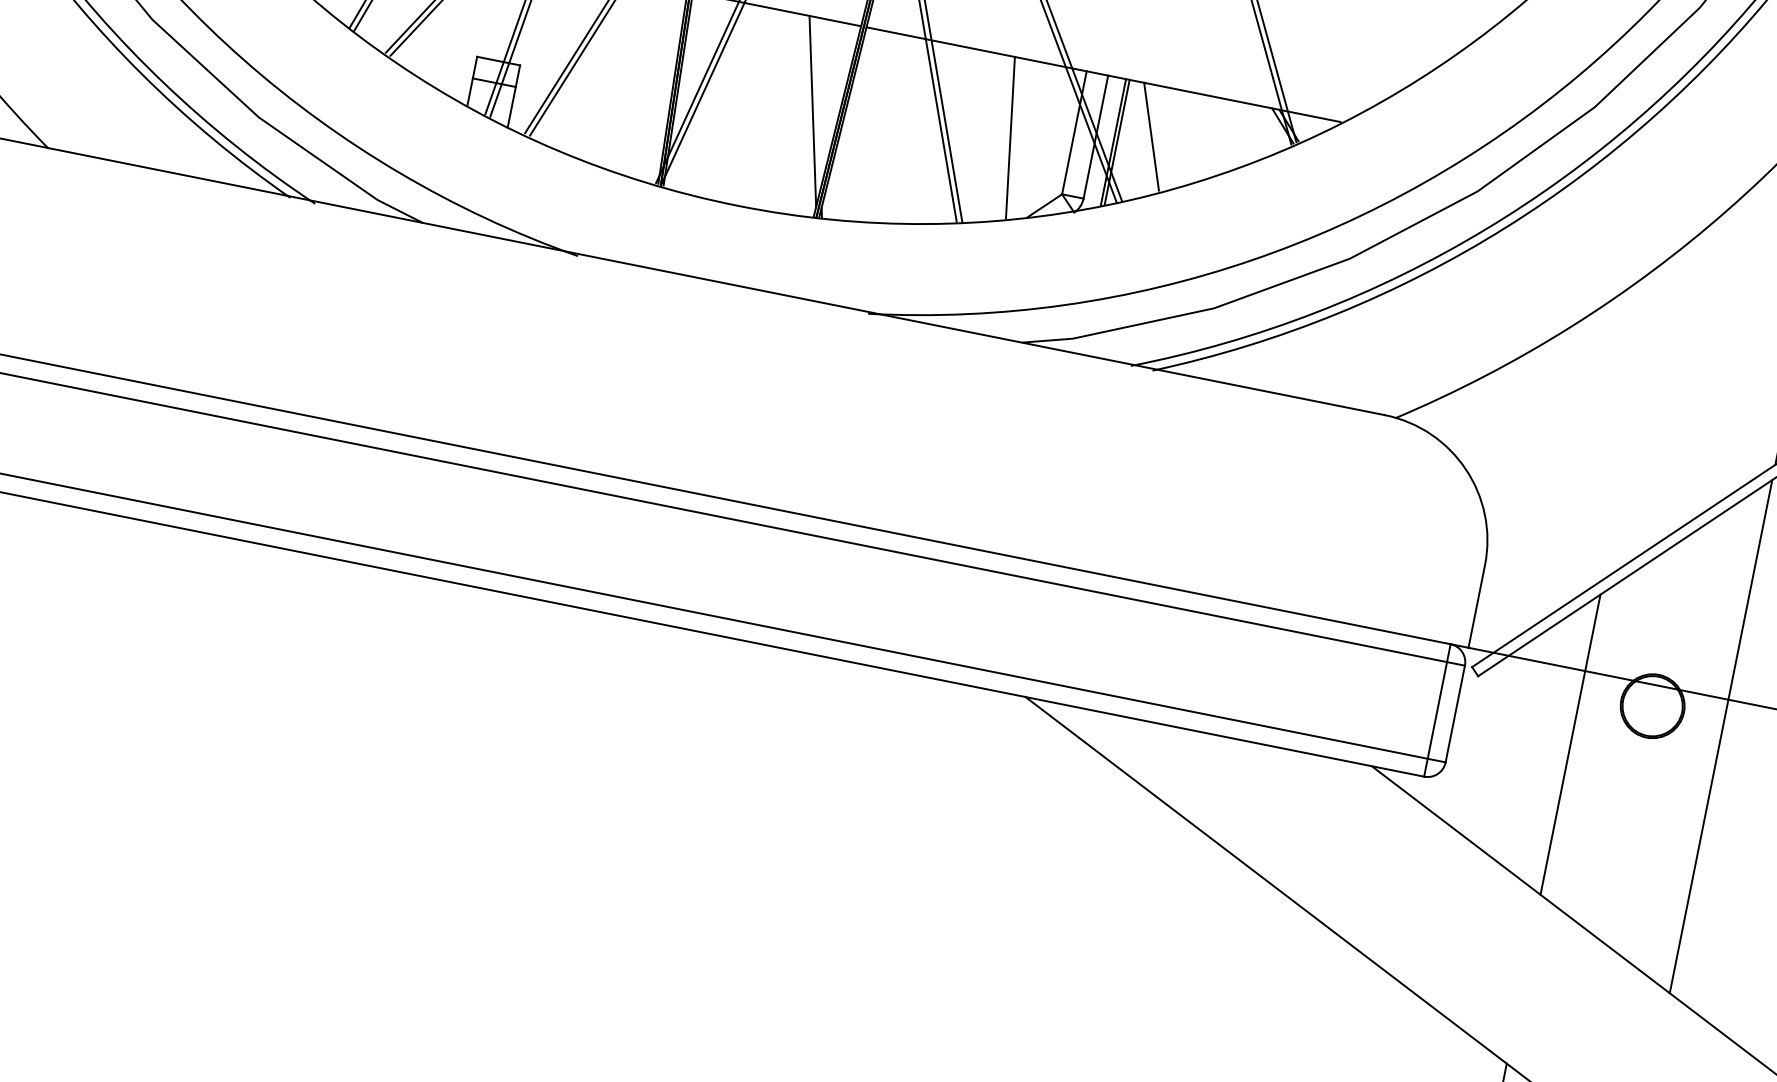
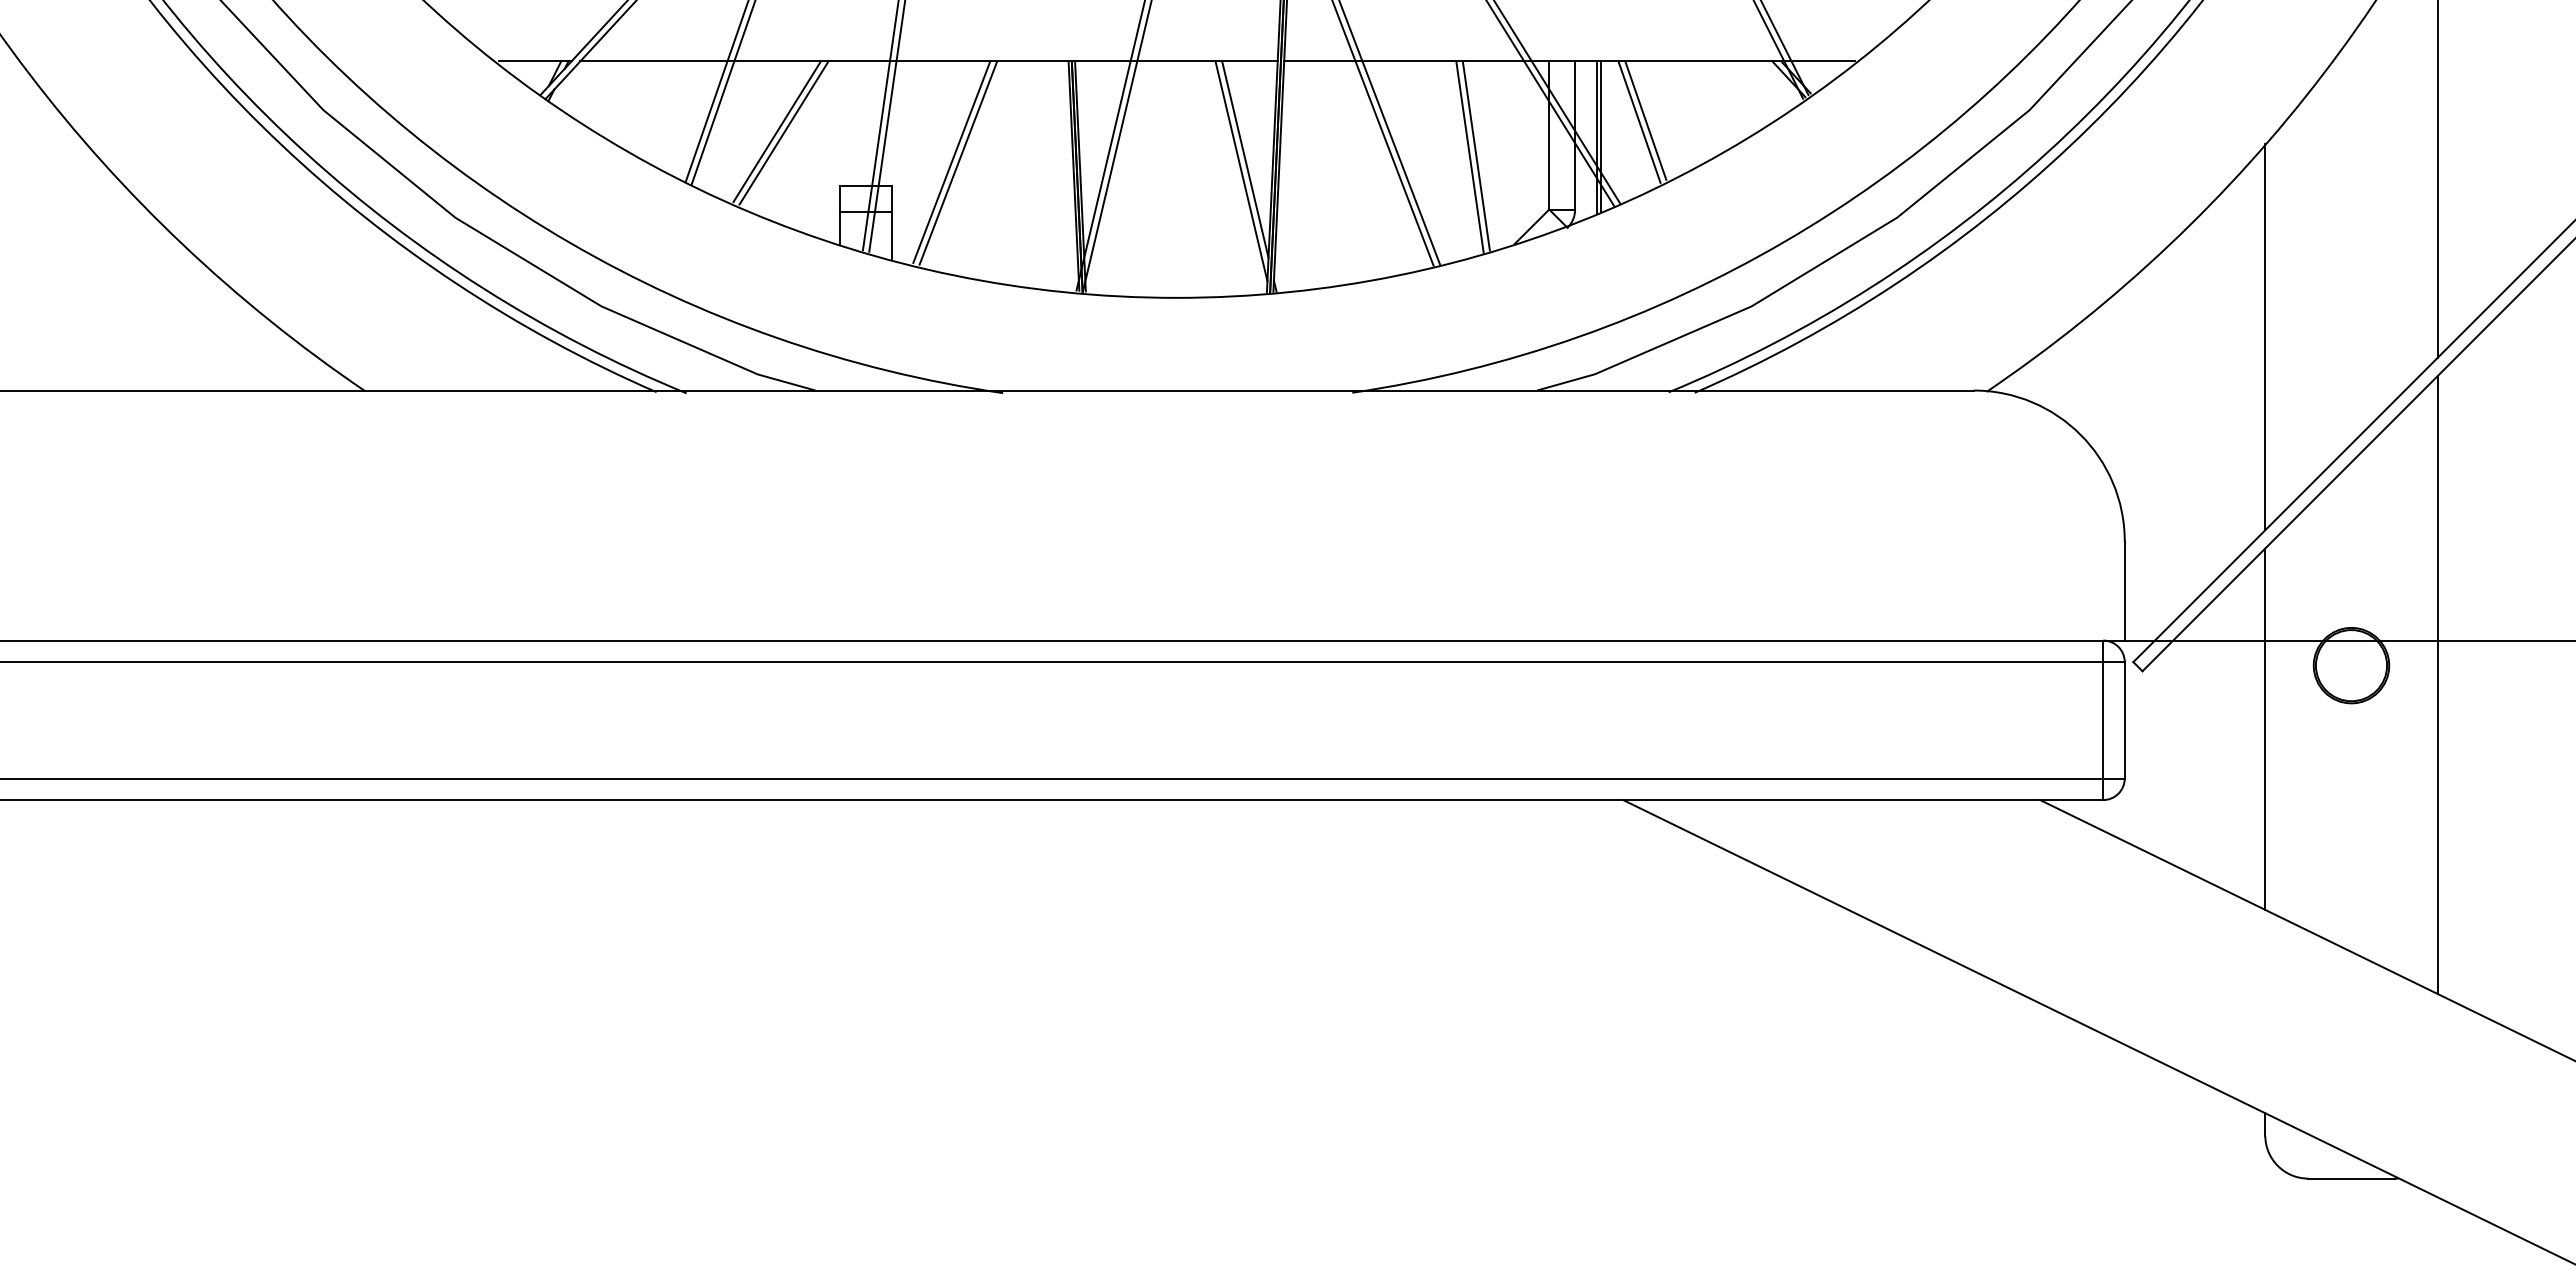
line: (818, 102) -> (1245, 159), added
line: (1156, 136) -> (1645, 120), added
line: (1004, 137) -> (1469, 156), added
line: (1635, 419) -> (2265, 337), added

